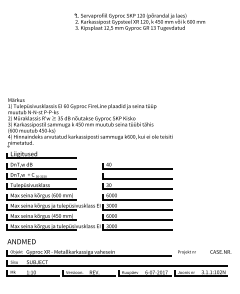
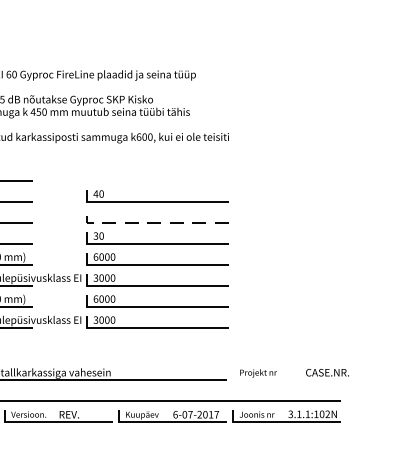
line: (133, 178) -> (149, 222), solid -> dashed

